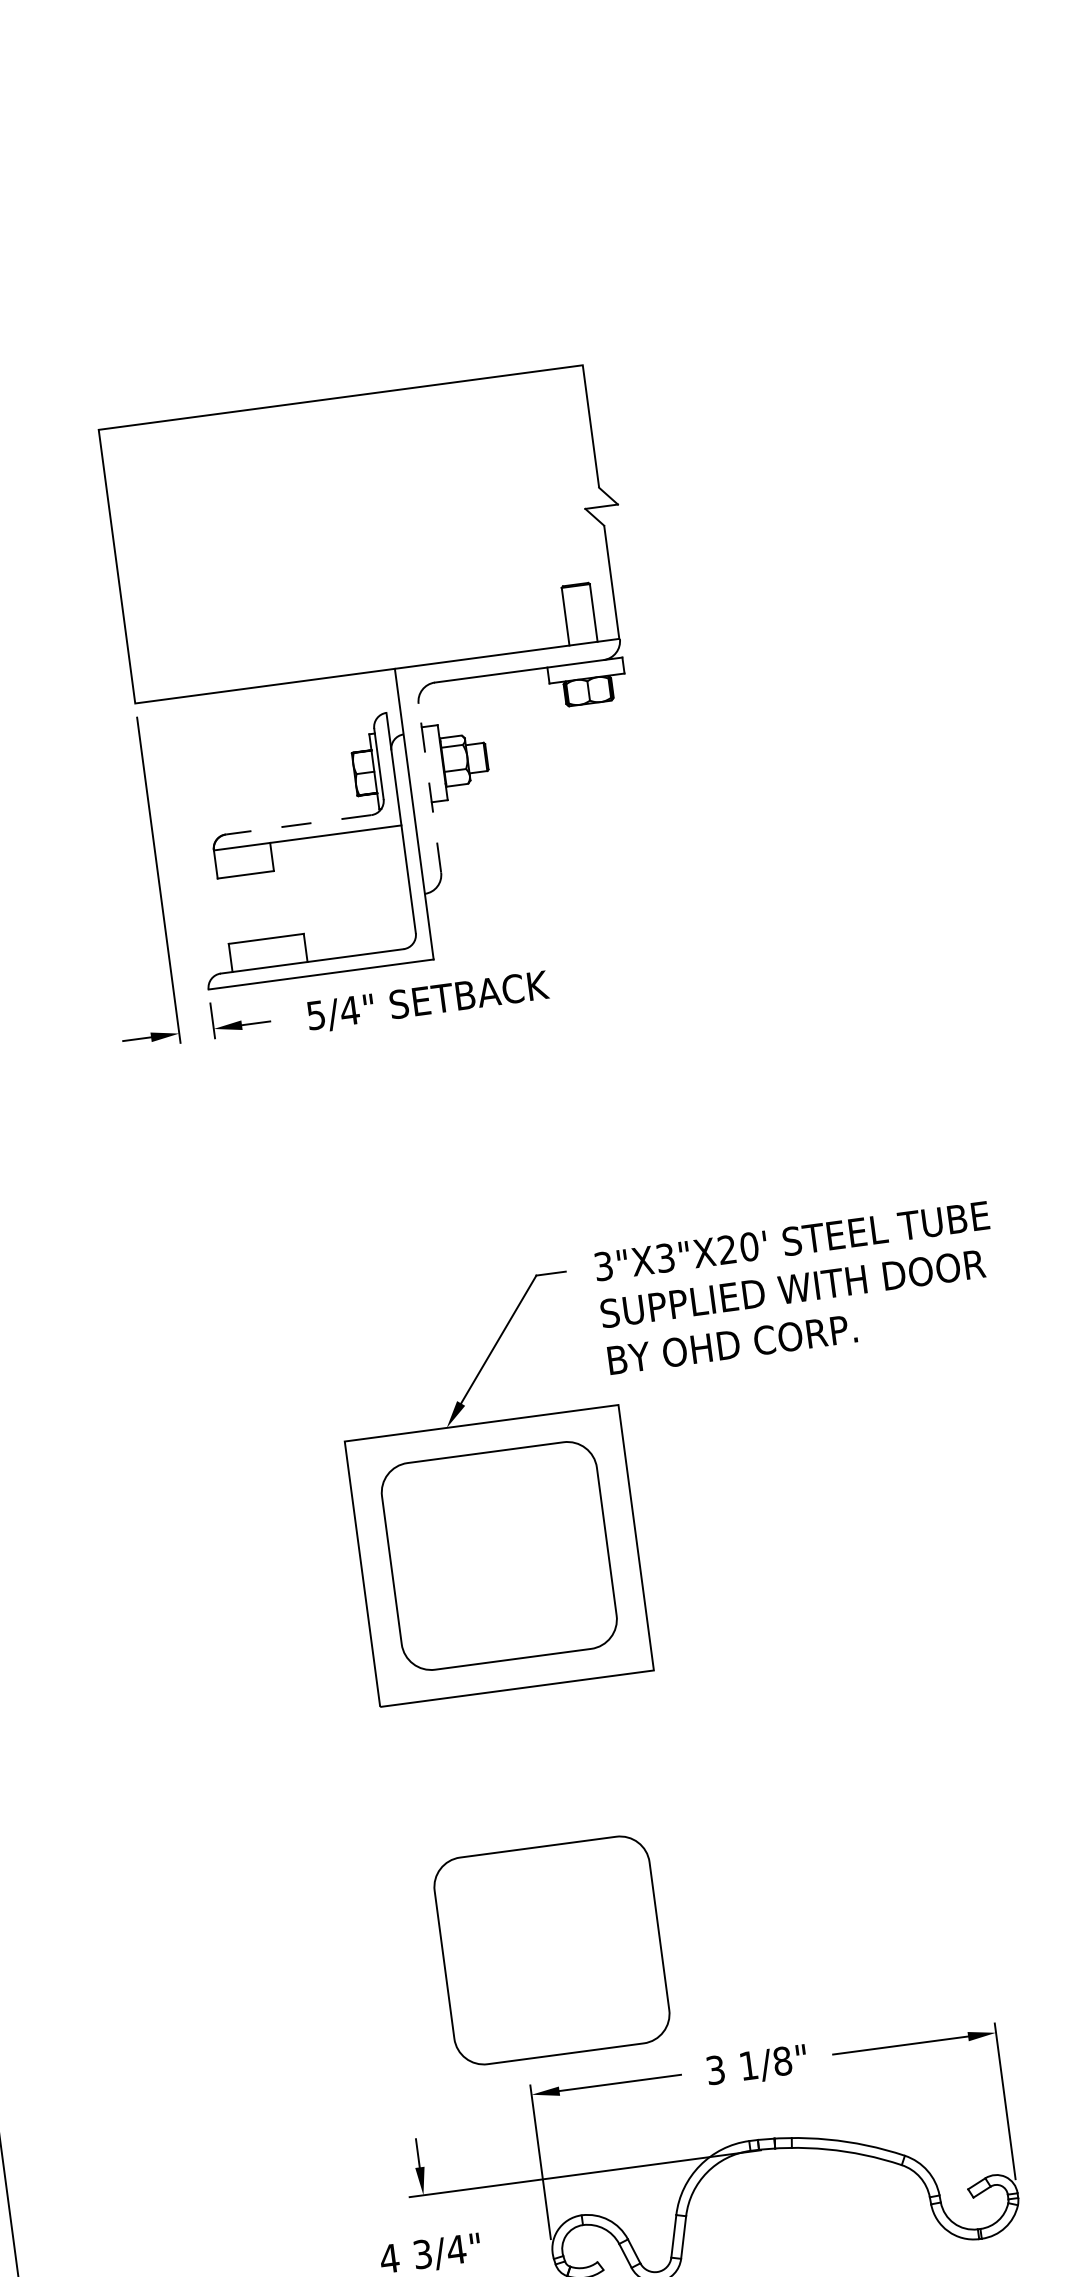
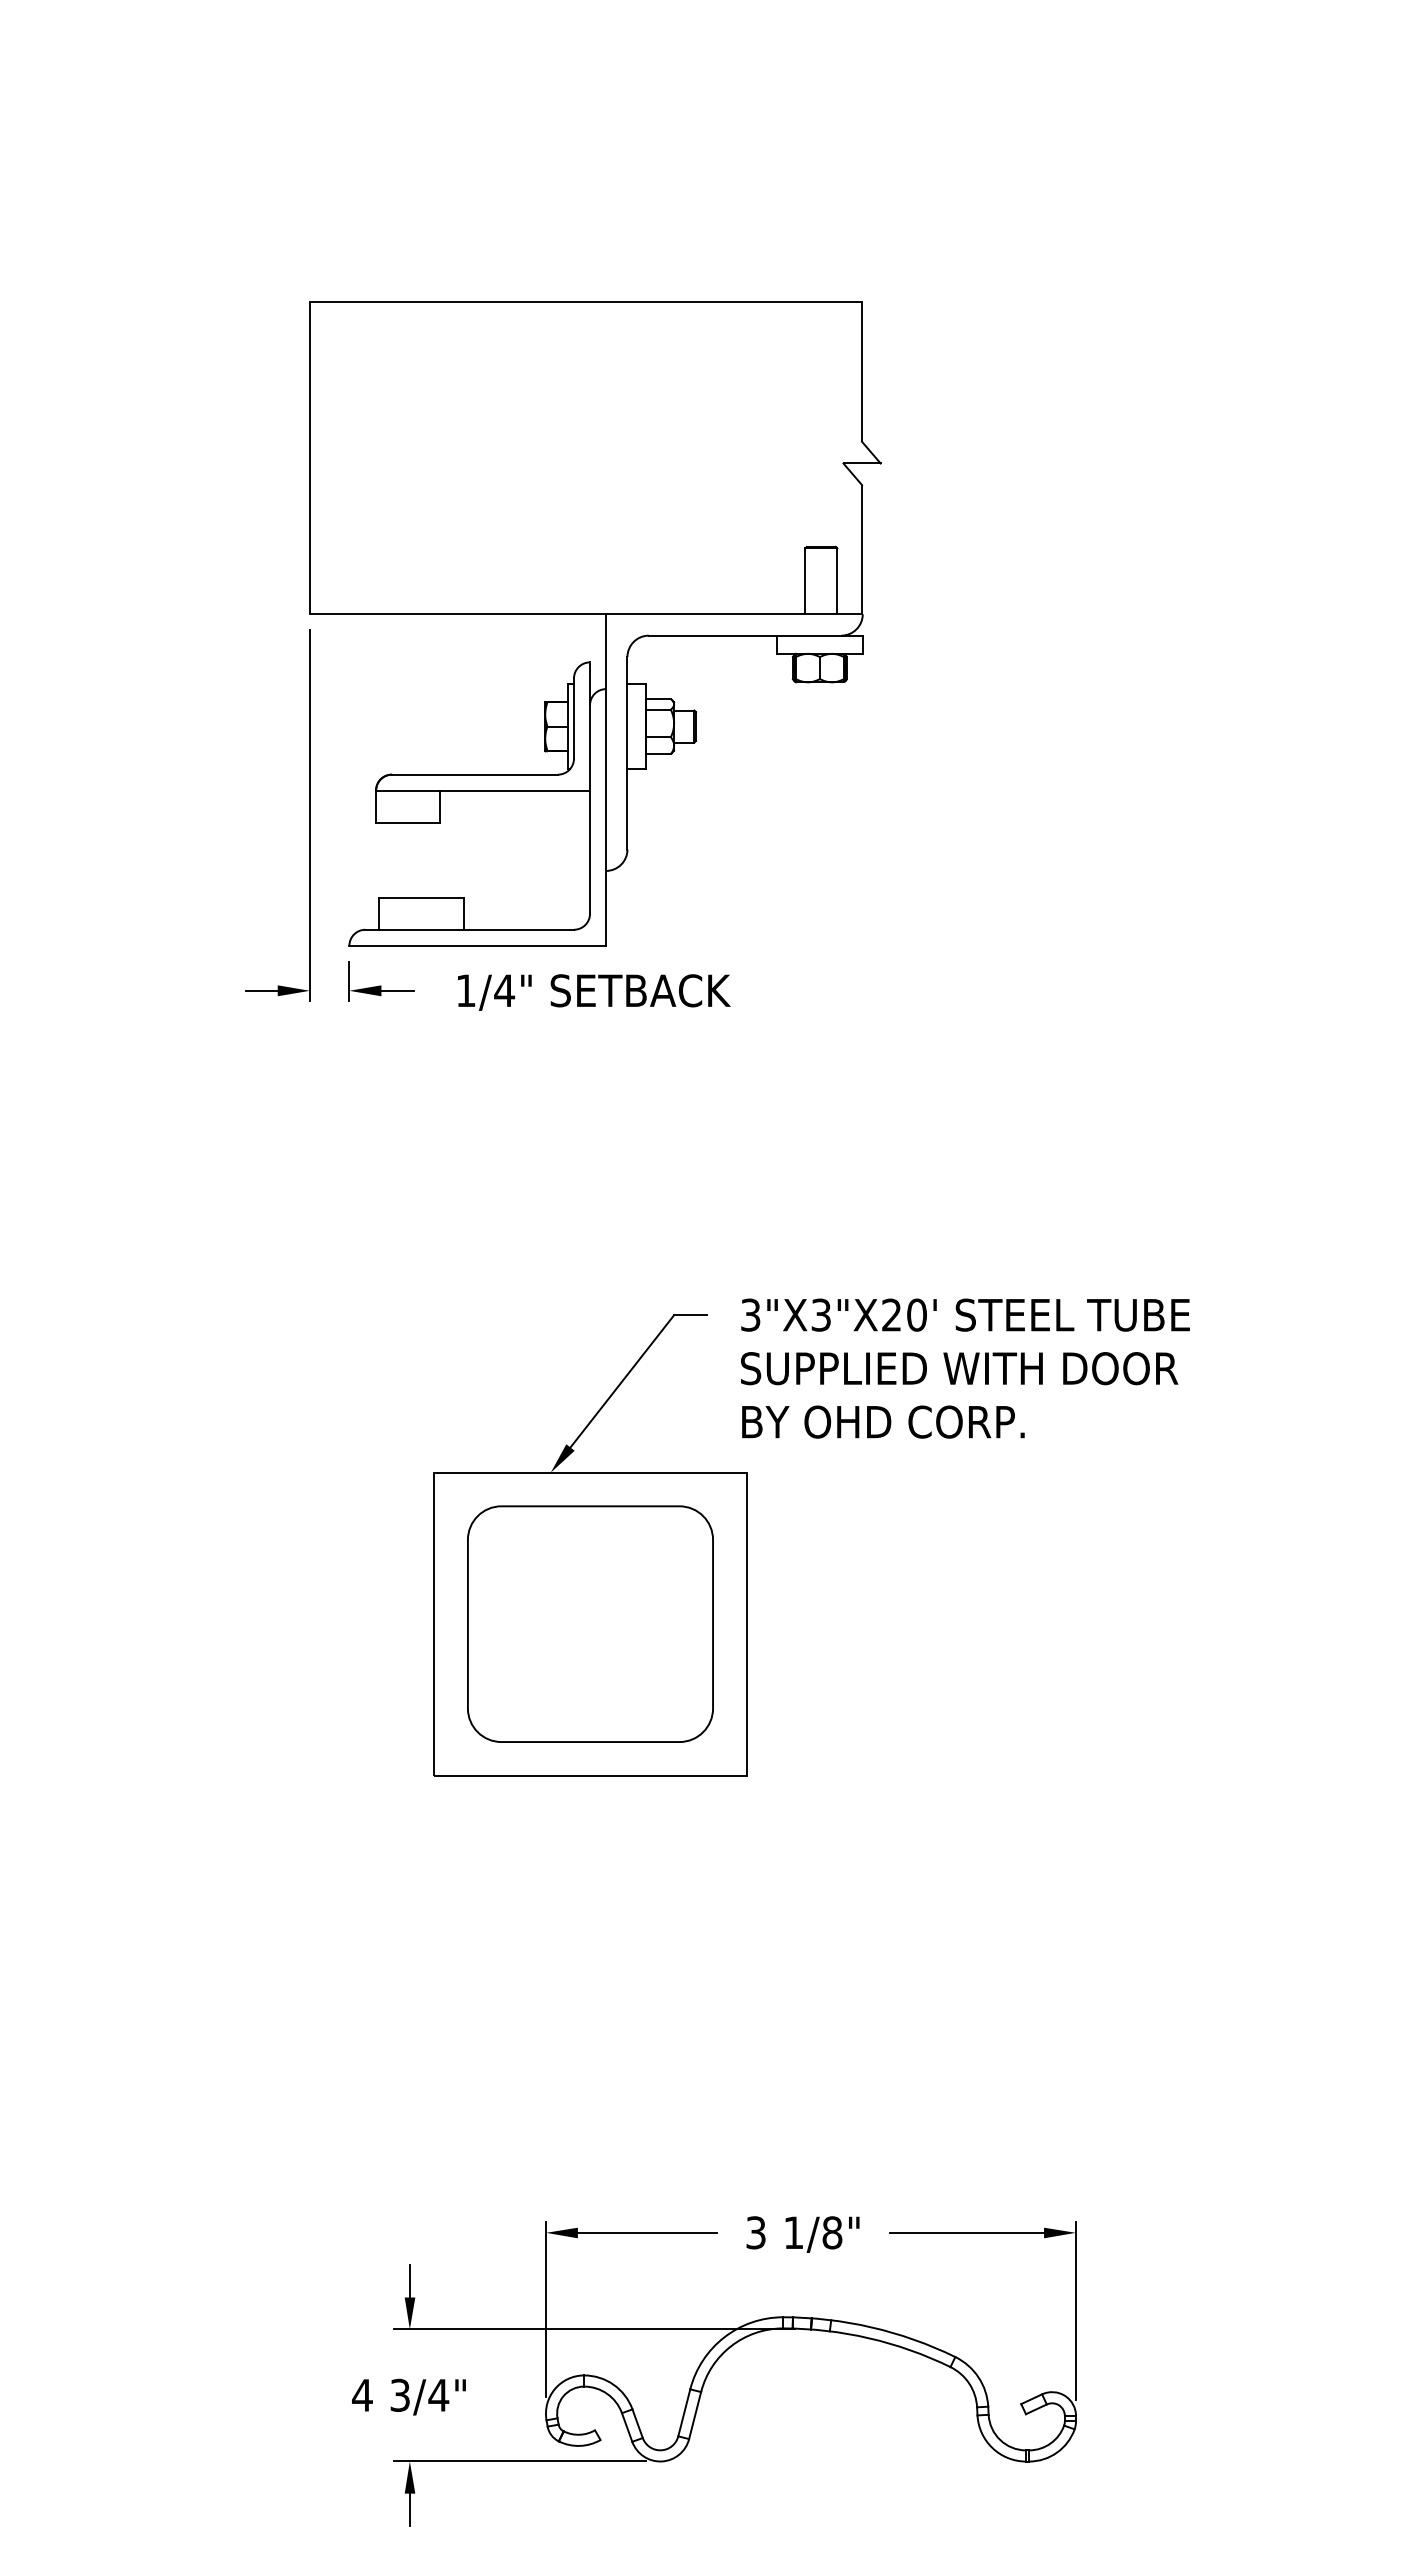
line: (429, 787) -> (627, 752), dashed -> solid
line: (299, 824) -> (475, 774), dashed -> solid
text: (315, 1015) -> (465, 990), 5/4" -> 1/4"
part: (551, 1949) -> (590, 2073), removed

